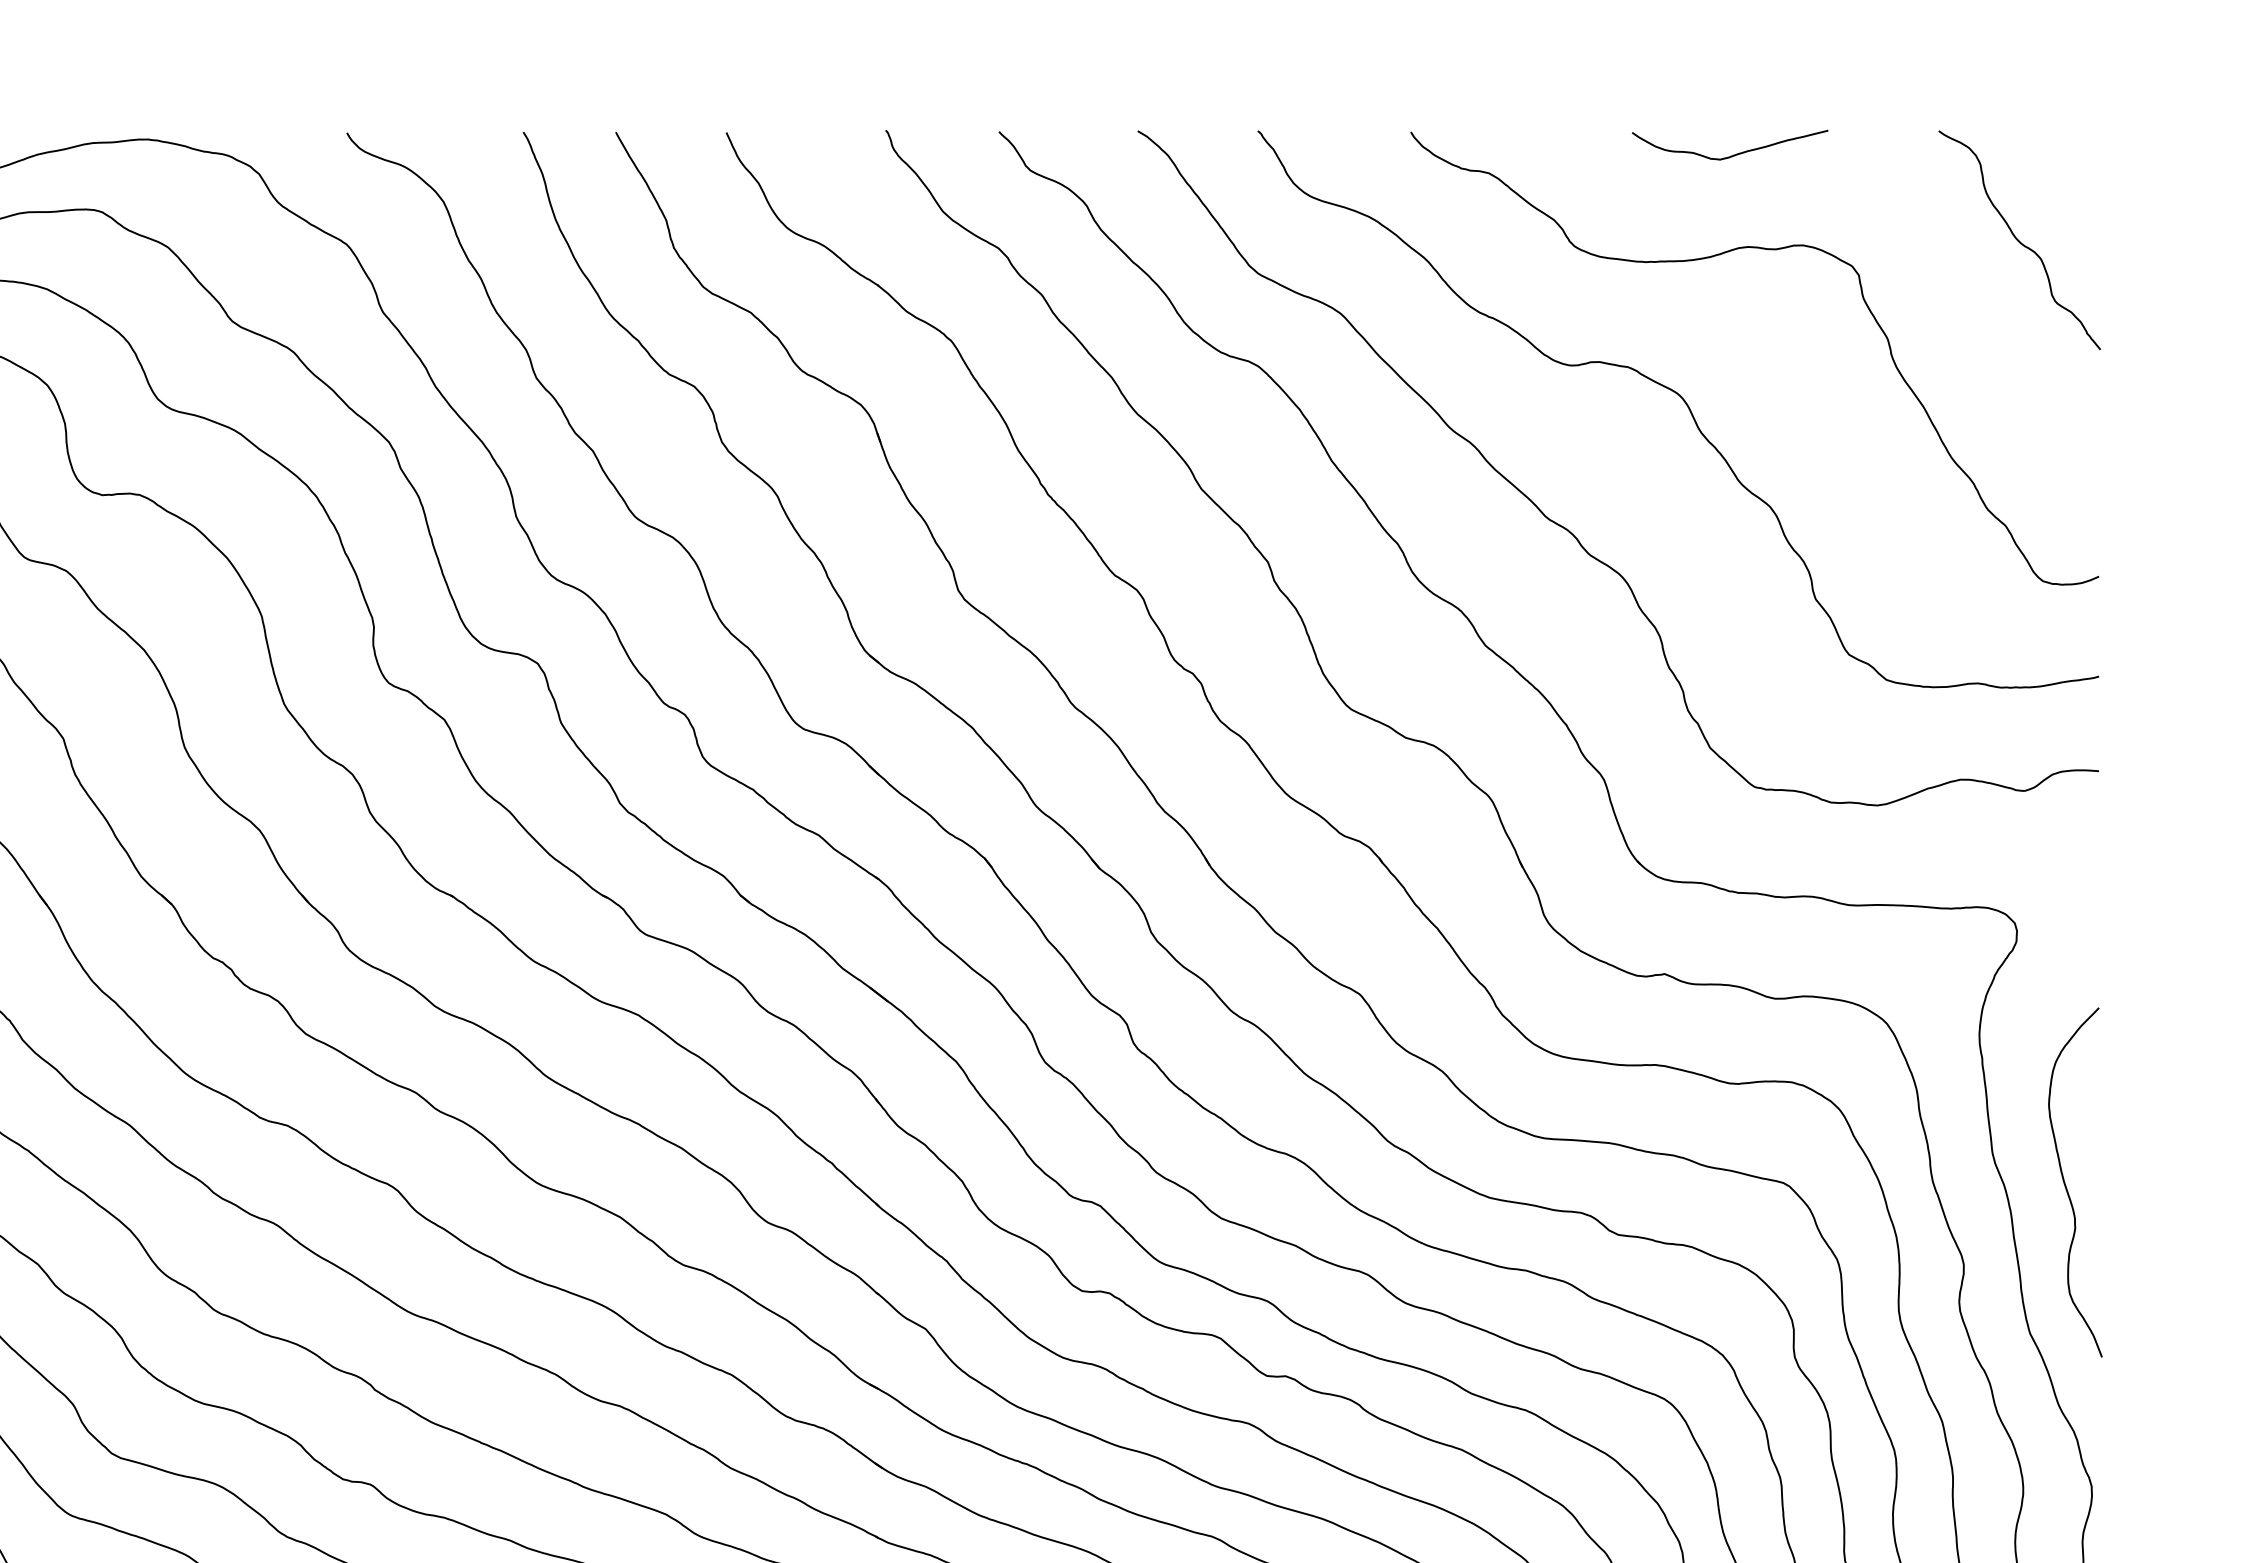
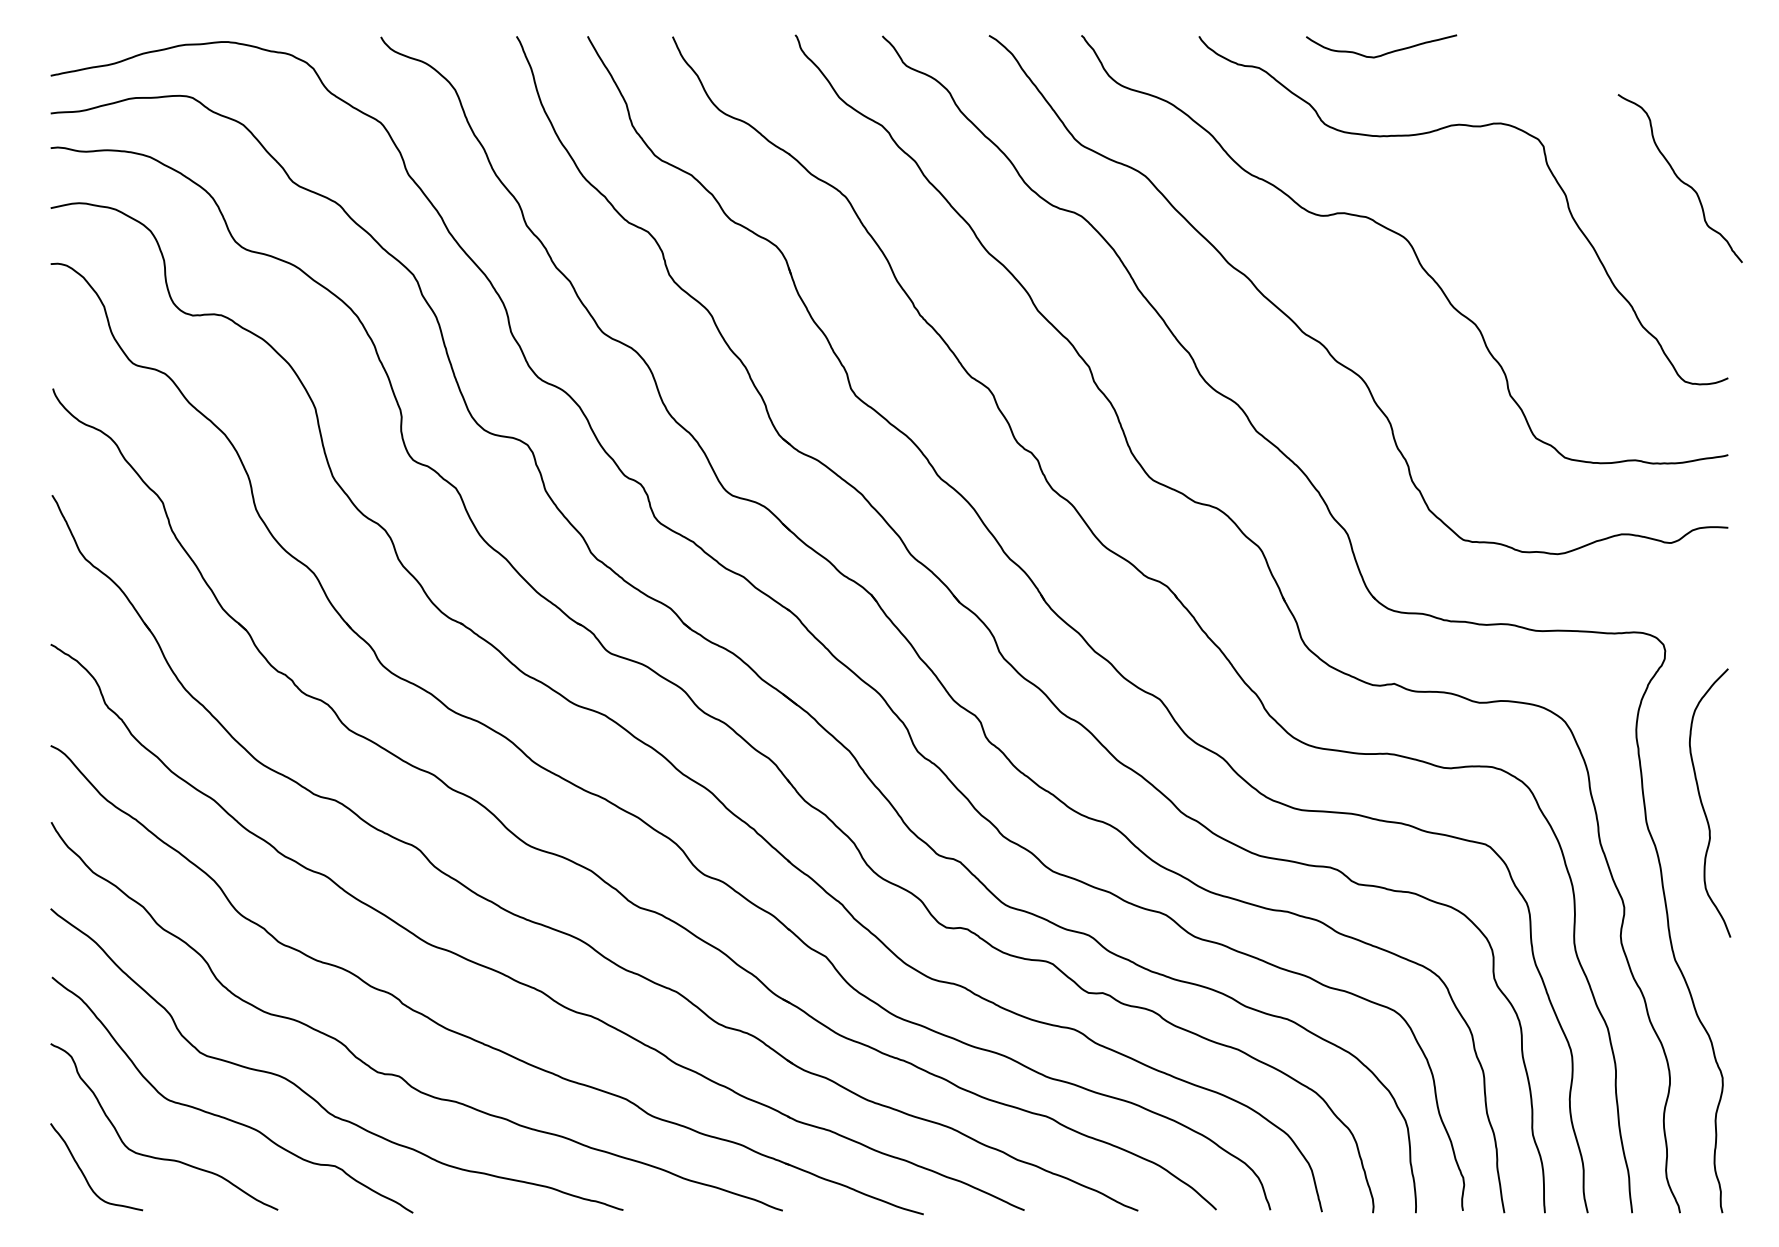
curve: (1732, 154) -> (1383, 53), moved
curve: (2018, 240) -> (1679, 178), moved
curve: (2066, 1185) -> (1703, 805), moved

